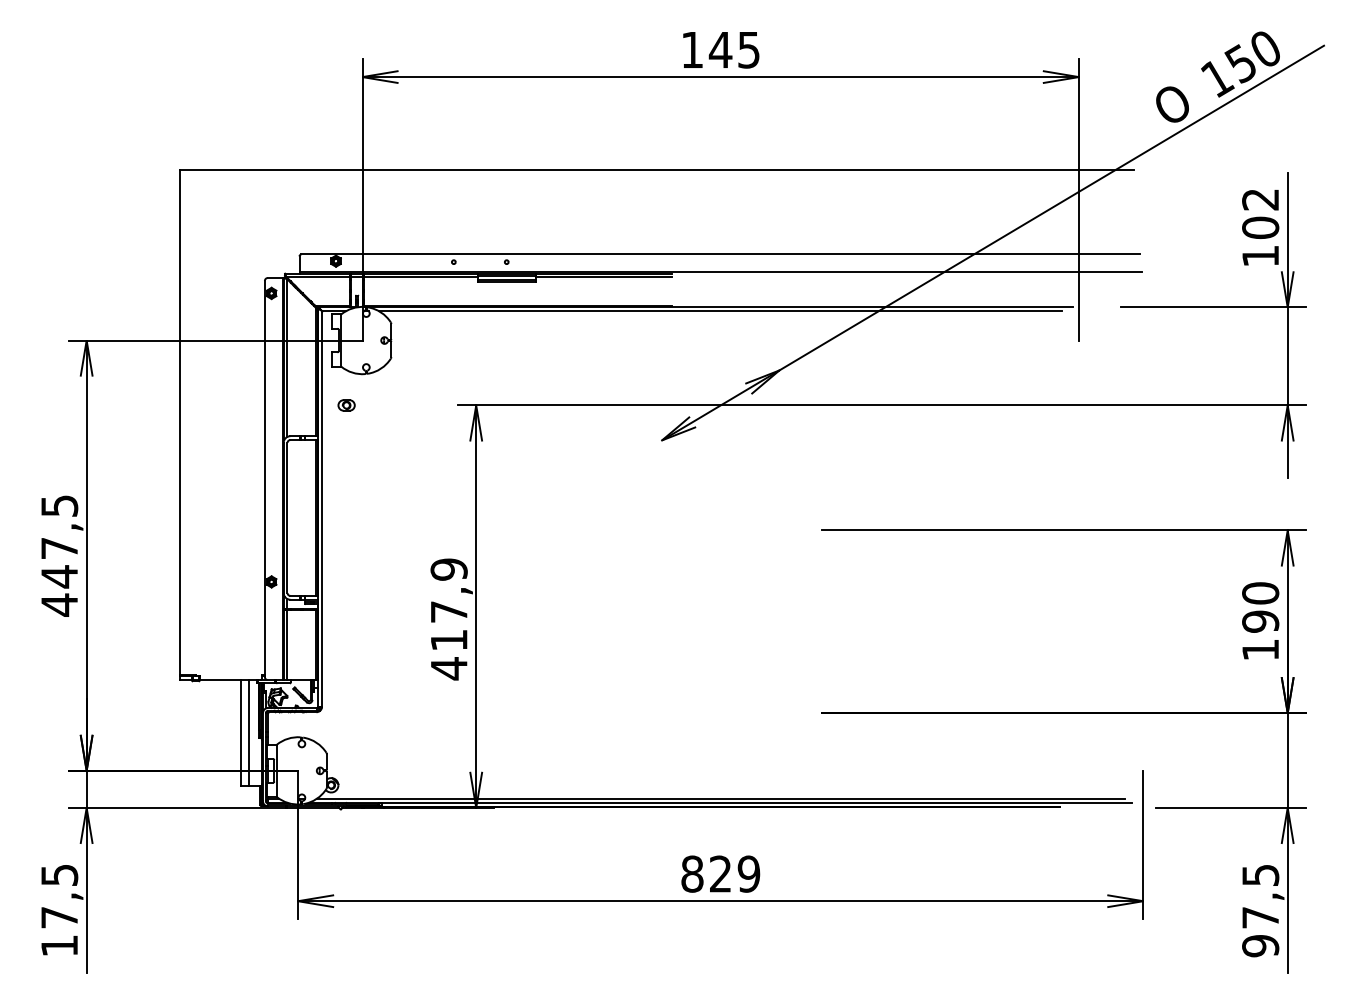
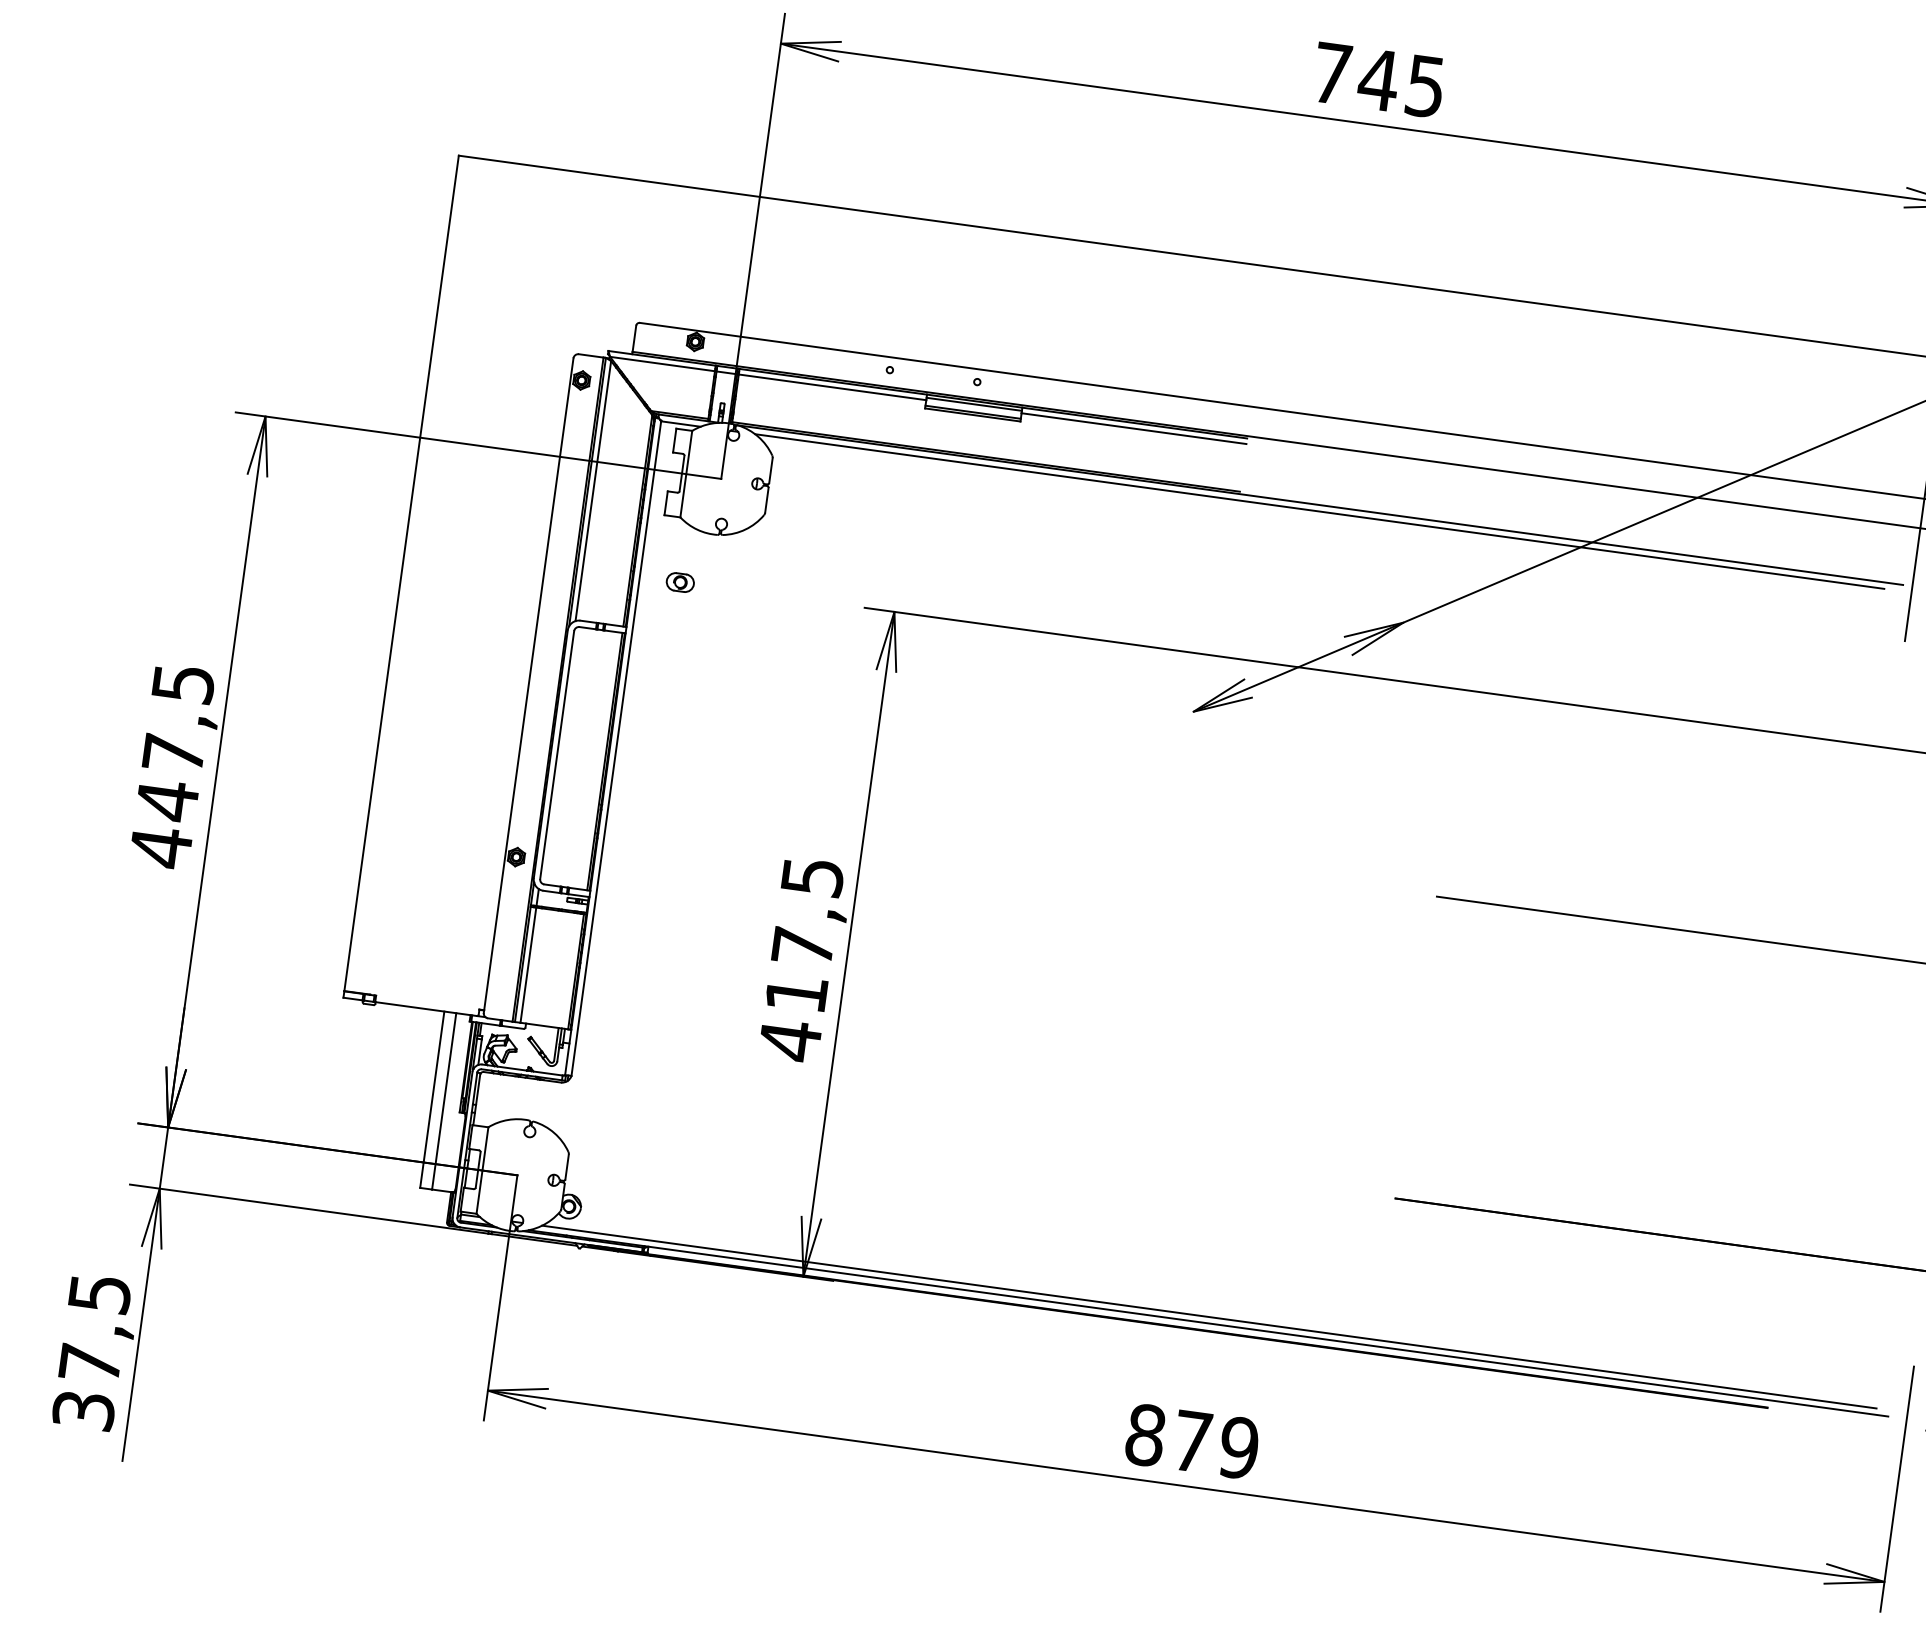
text: (692, 49) -> (1332, 72), 145 -> 745
text: (448, 569) -> (811, 876), 417,9 -> 417,5
text: (720, 873) -> (1192, 1440), 829 -> 879
text: (59, 945) -> (83, 1409), 17,5 -> 37,5

